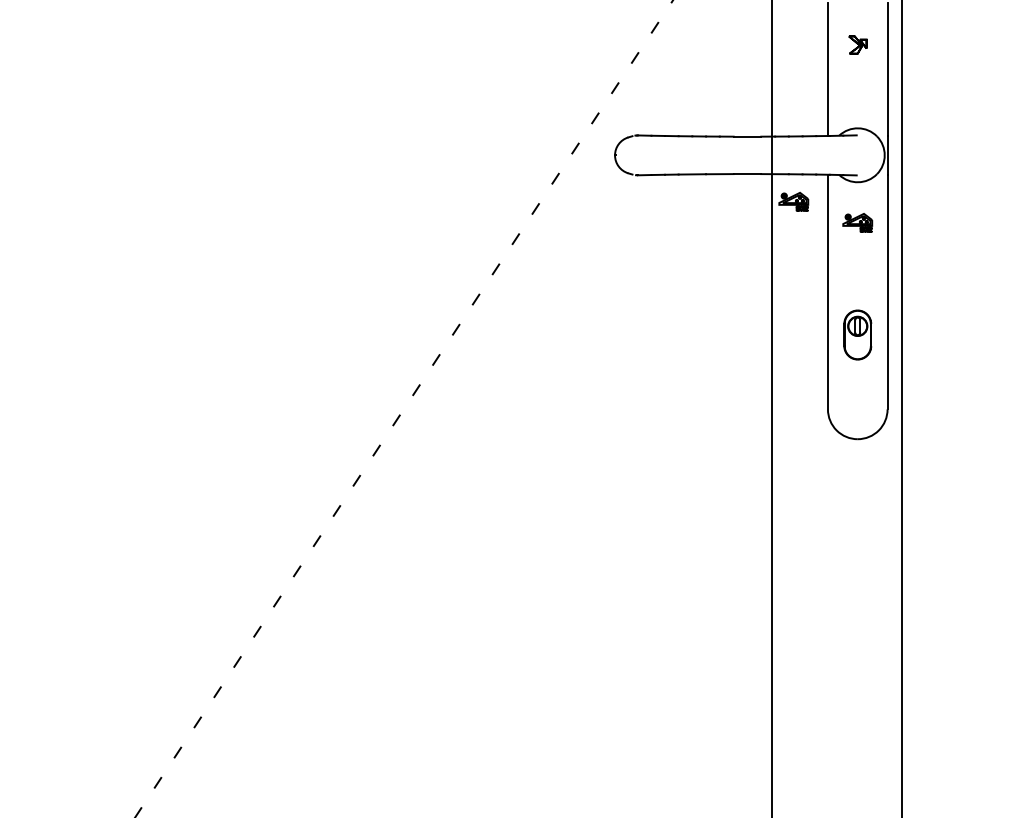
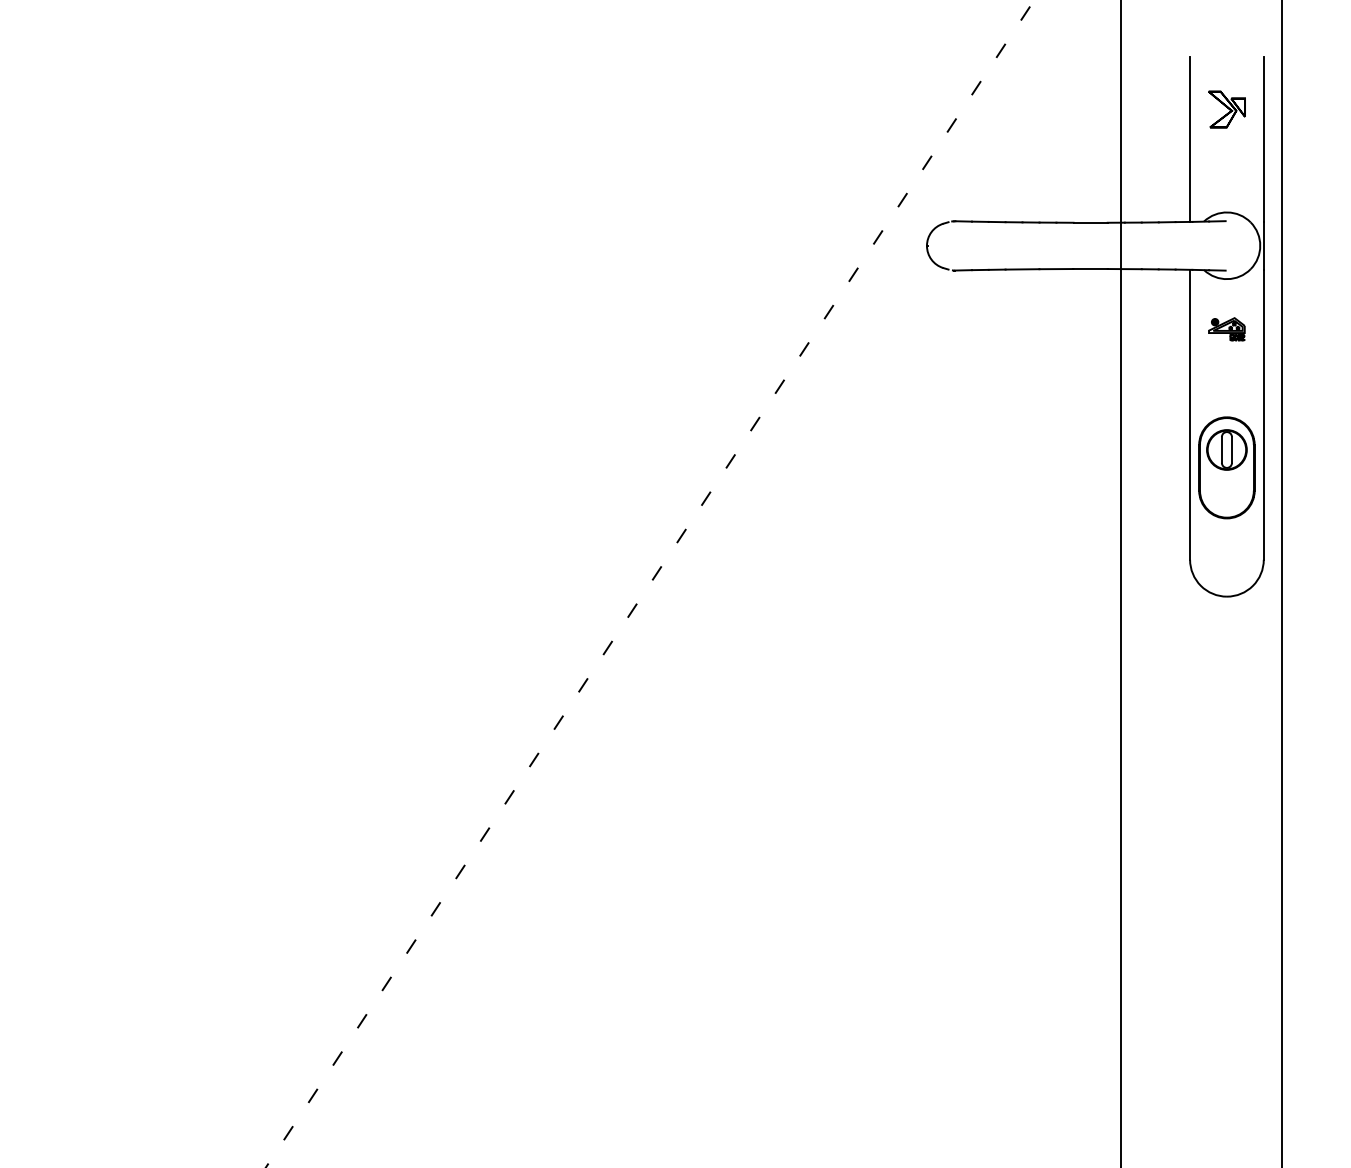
part: (857, 45) -> (1226, 109), size x1.67
part: (793, 201) -> (1147, 303), removed
part: (857, 334) -> (1226, 467), size x1.67

